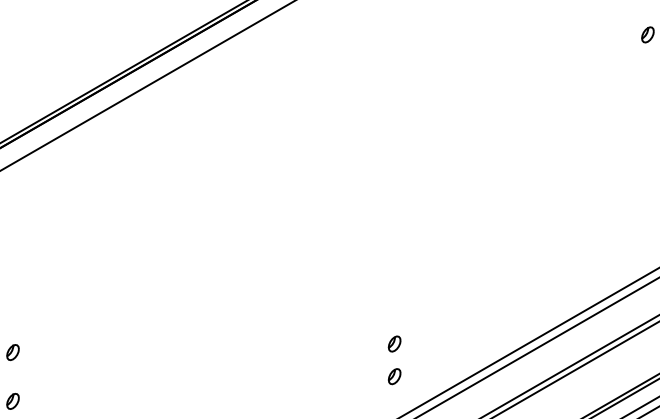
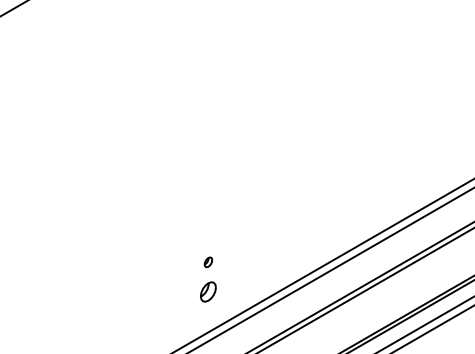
part: (394, 343) -> (208, 261), size x0.7
part: (394, 376) -> (208, 291), size x1.4

